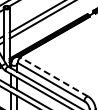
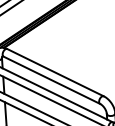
line: (54, 77) -> (55, 72), dashed -> solid

